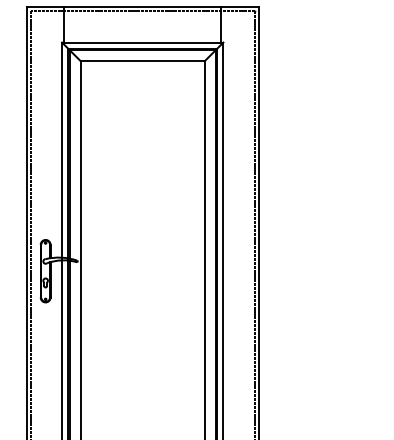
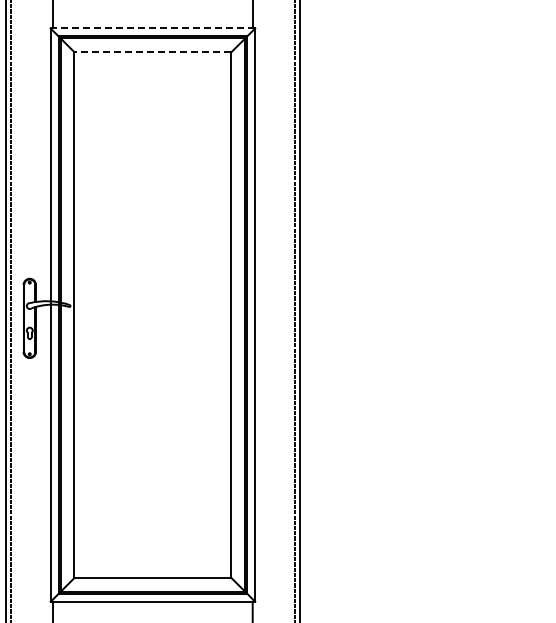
line: (142, 42) -> (152, 28), solid -> dashed
line: (142, 61) -> (152, 52), solid -> dashed

